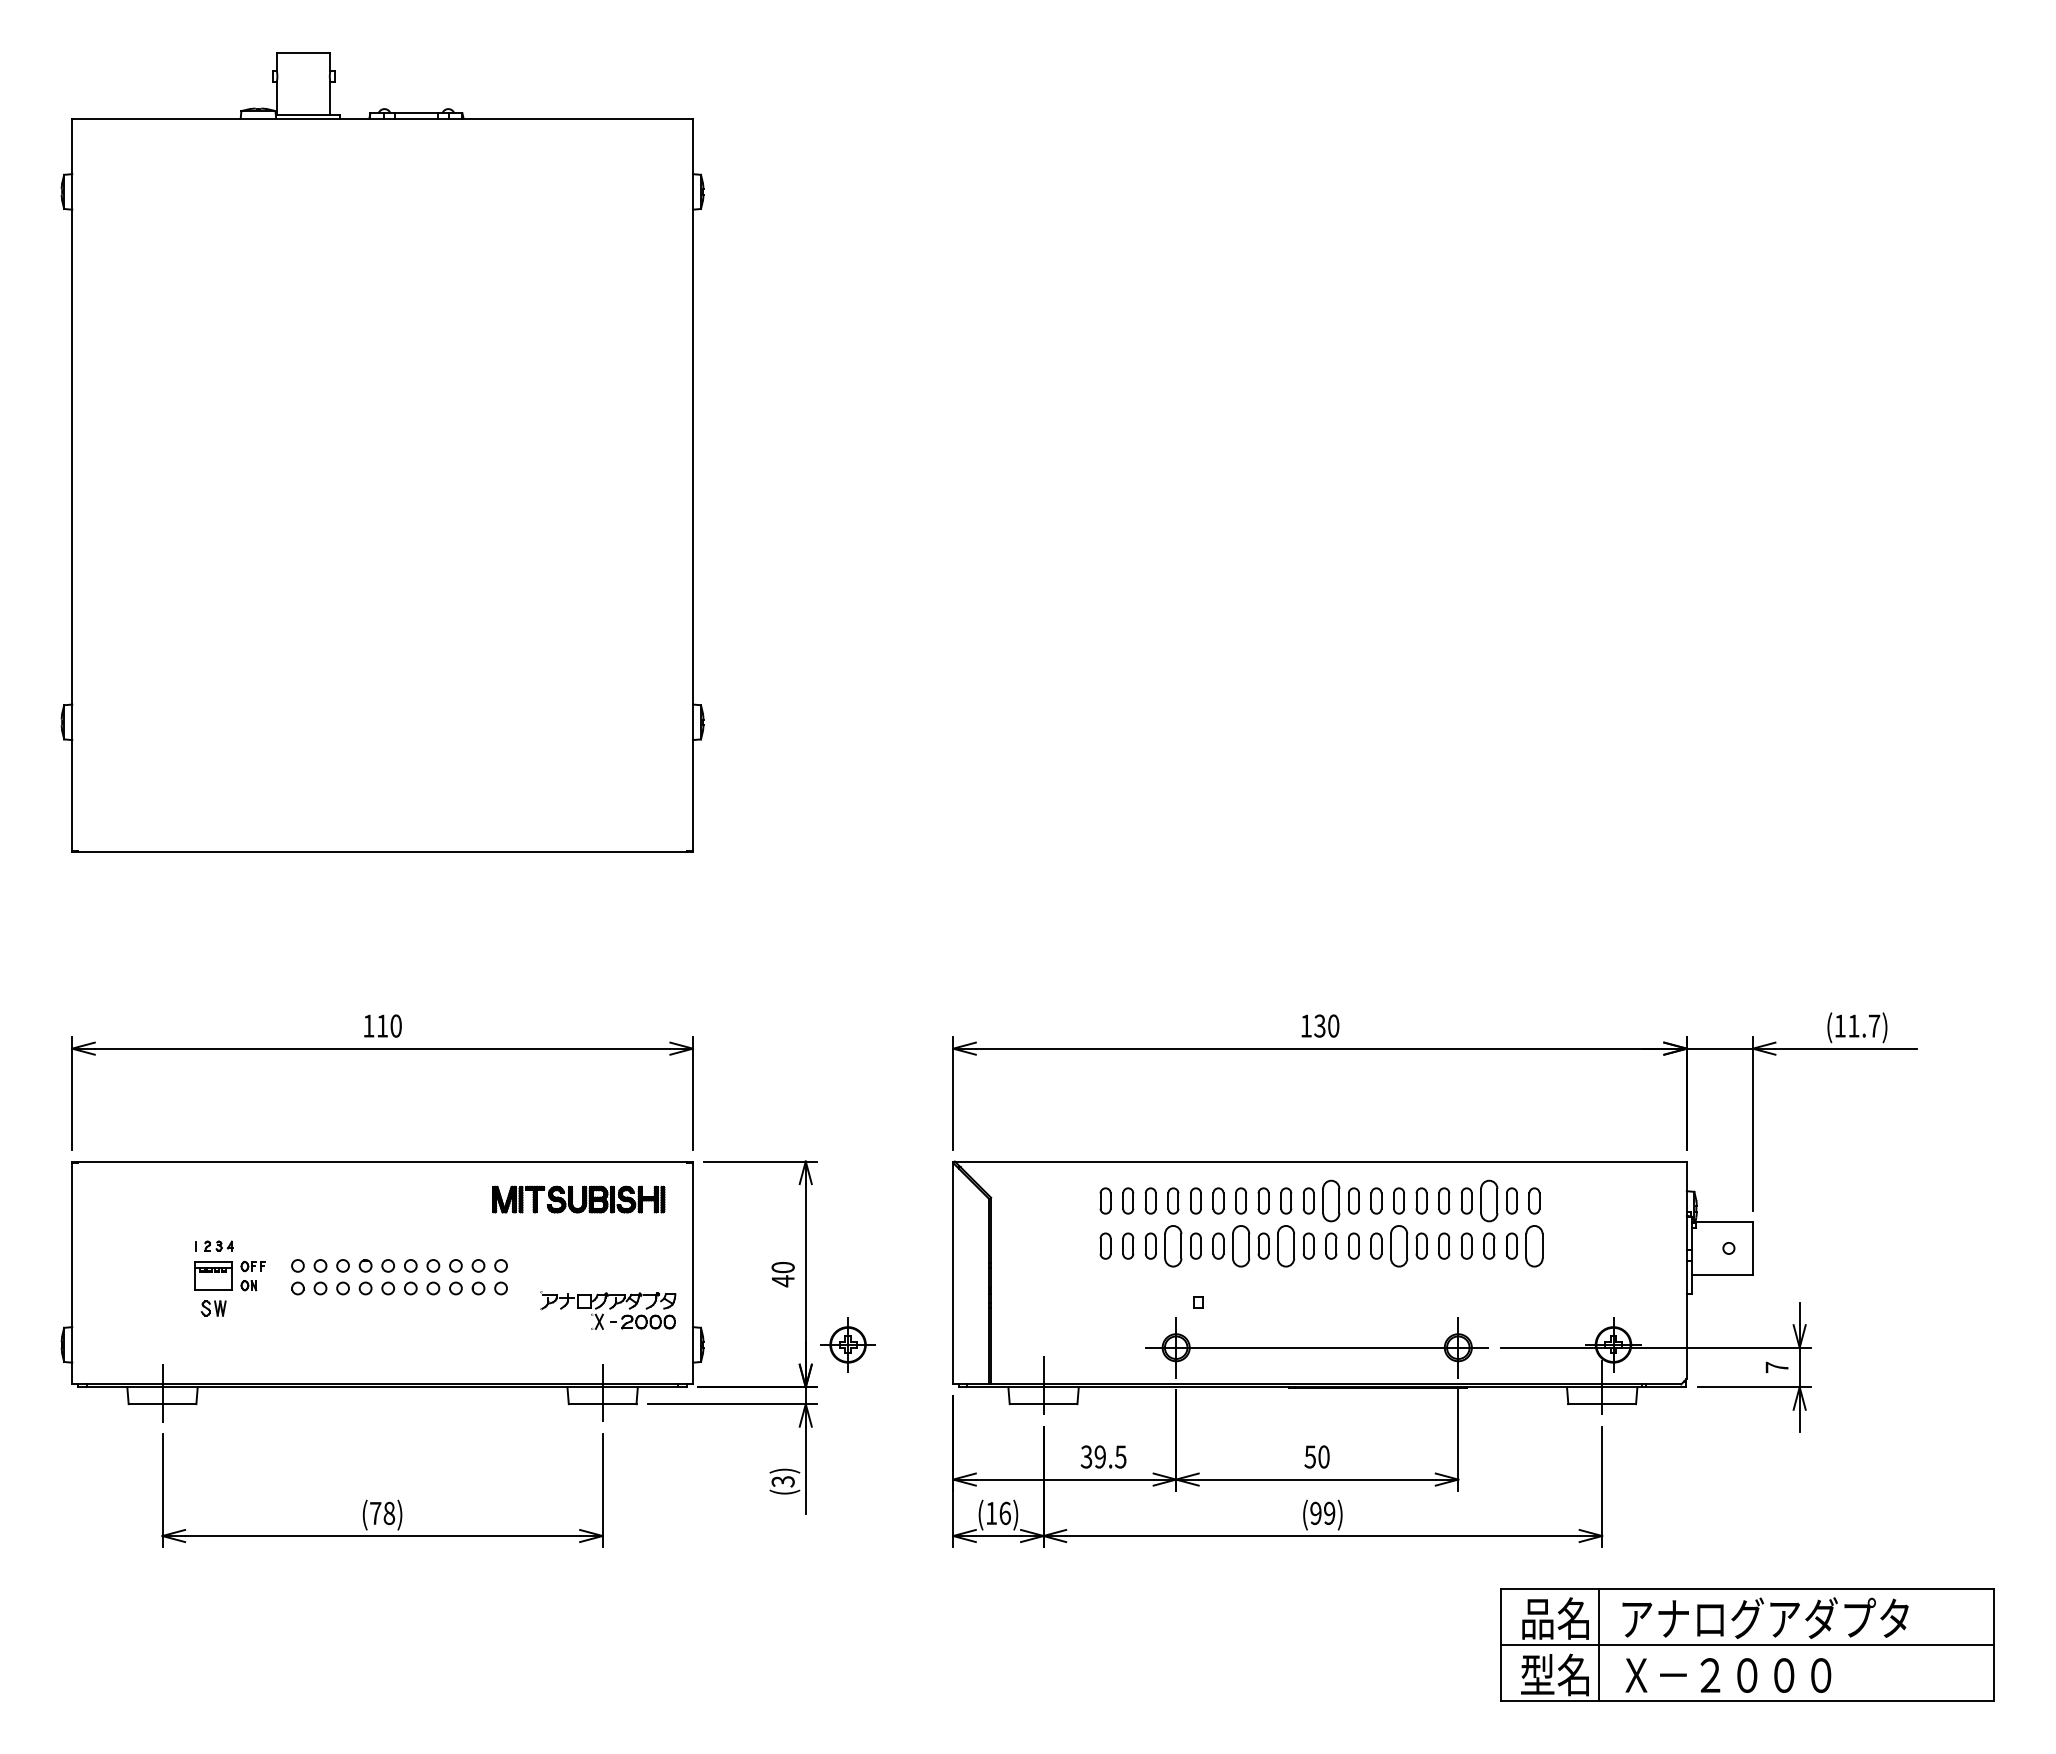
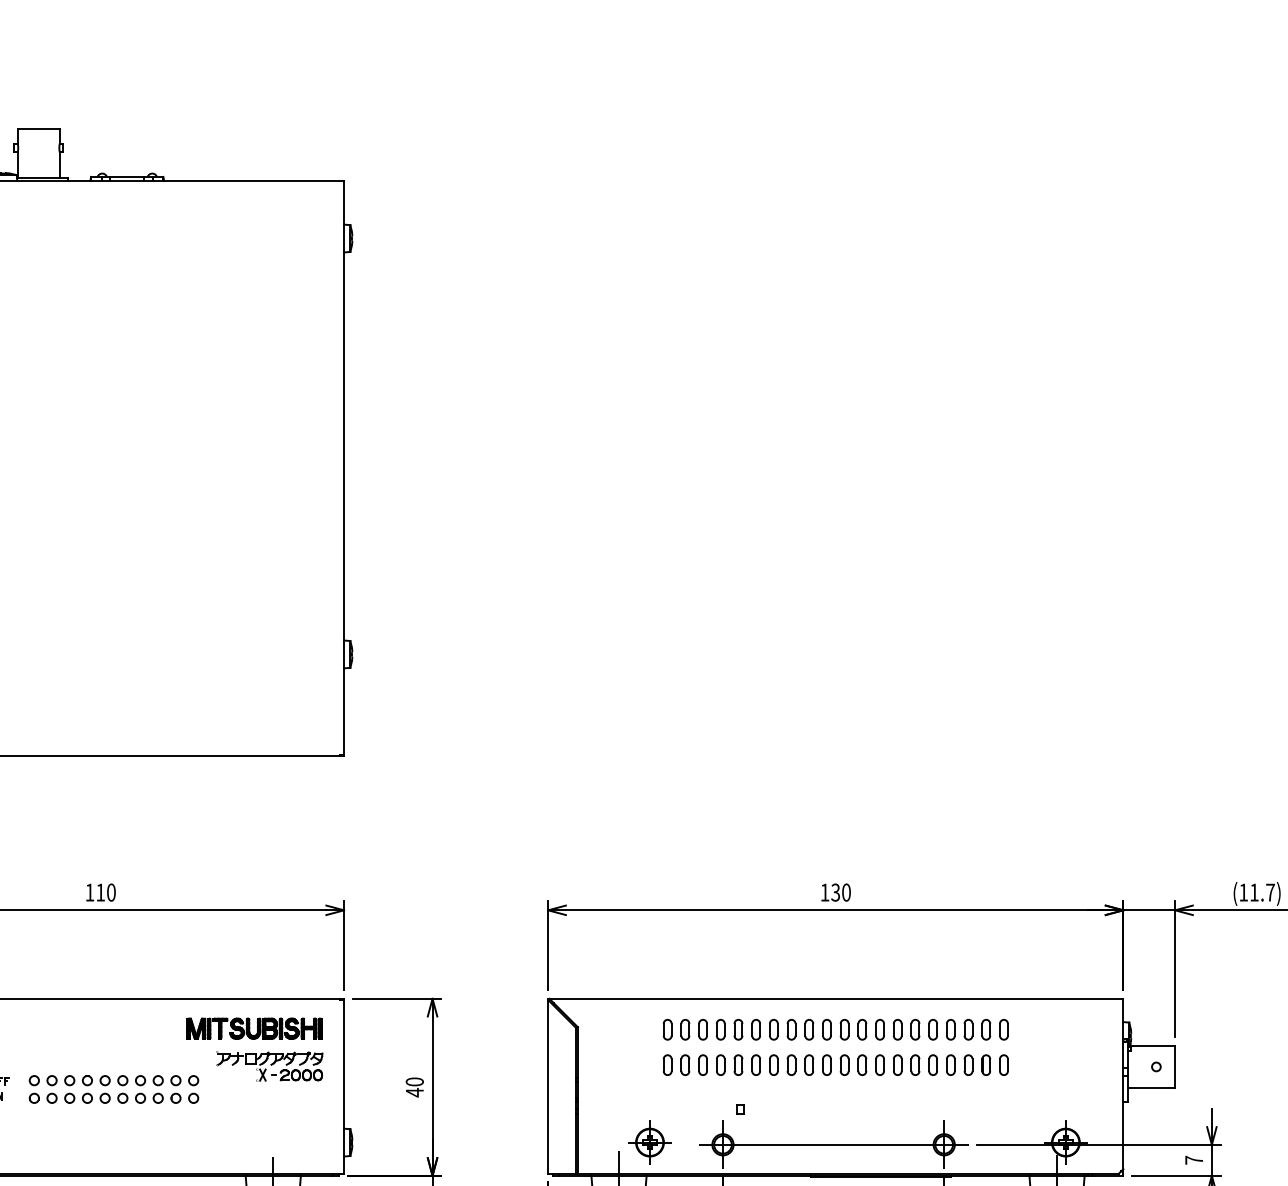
part: (1331, 1200) -> (844, 1029), size x0.62
part: (1489, 1200) -> (968, 1029), size x0.62
part: (1173, 1245) -> (720, 1064), size x0.62
part: (1240, 1245) -> (773, 1064), size x0.62
part: (1286, 1245) -> (809, 1064), size x0.62
part: (1398, 1245) -> (897, 1064), size x0.62
part: (1534, 1245) -> (1003, 1064), size x0.62
part: (608, 1310) -> (270, 1066), moved
part: (847, 1344) -> (649, 1142), moved

